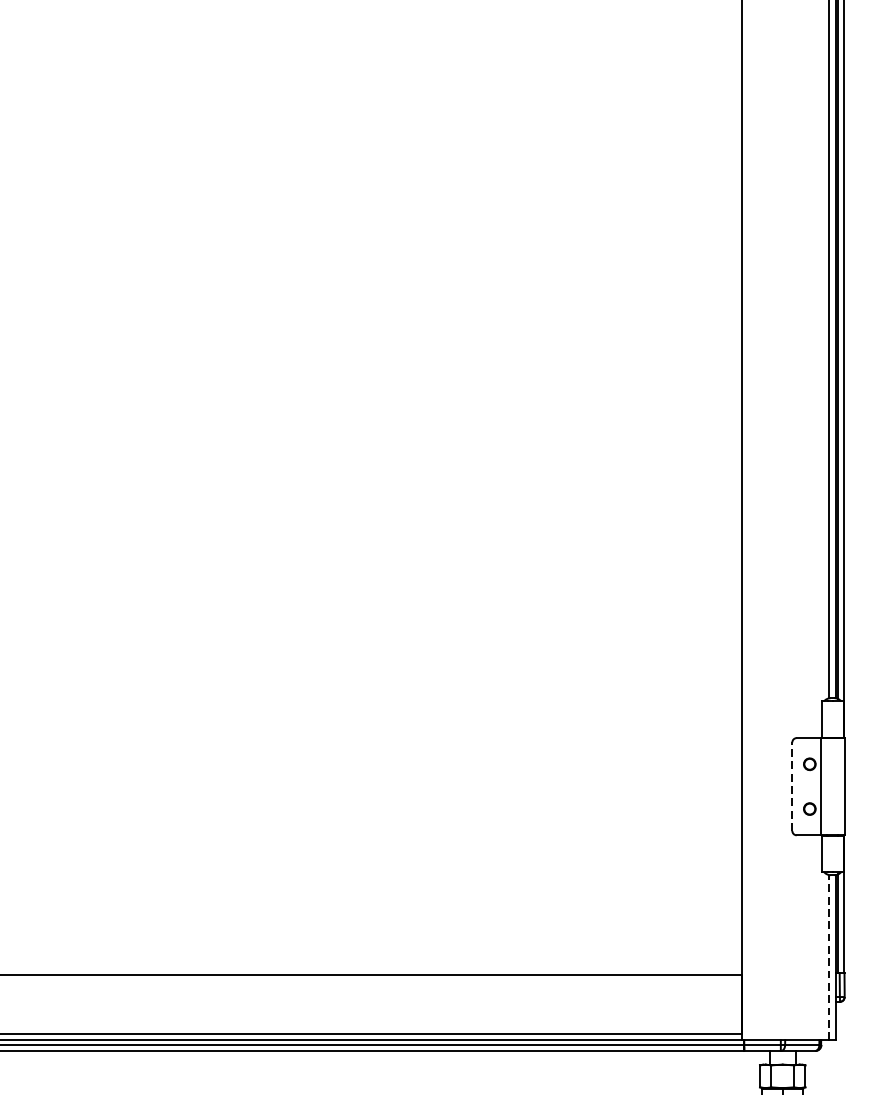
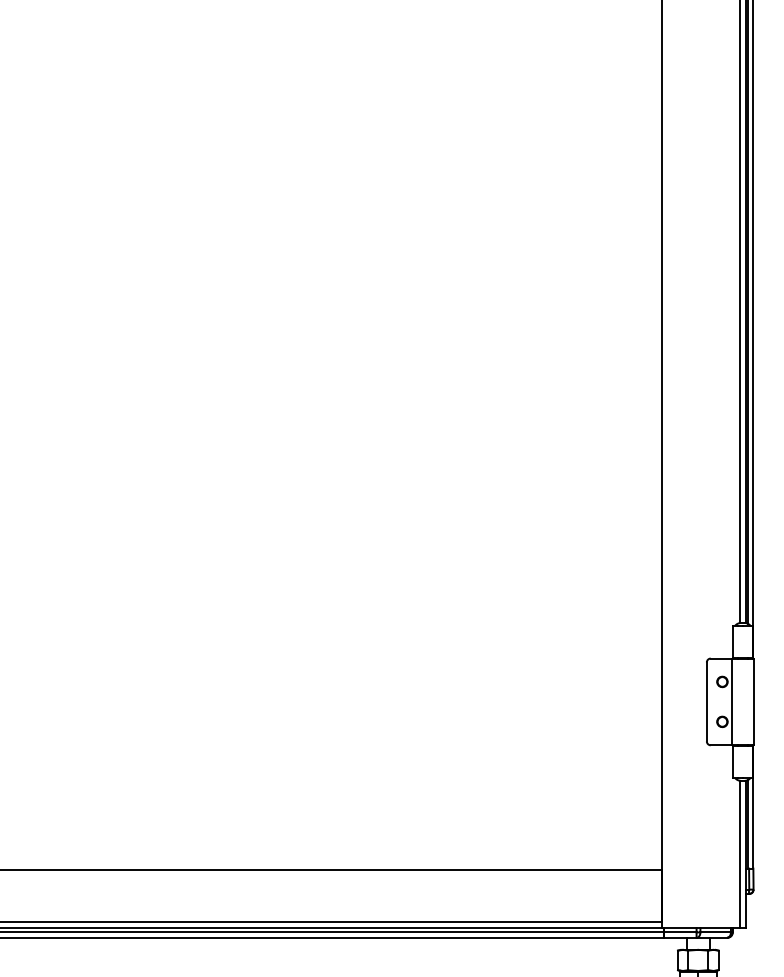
line: (791, 786) -> (706, 701), dashed -> solid
line: (828, 957) -> (739, 854), dashed -> solid

